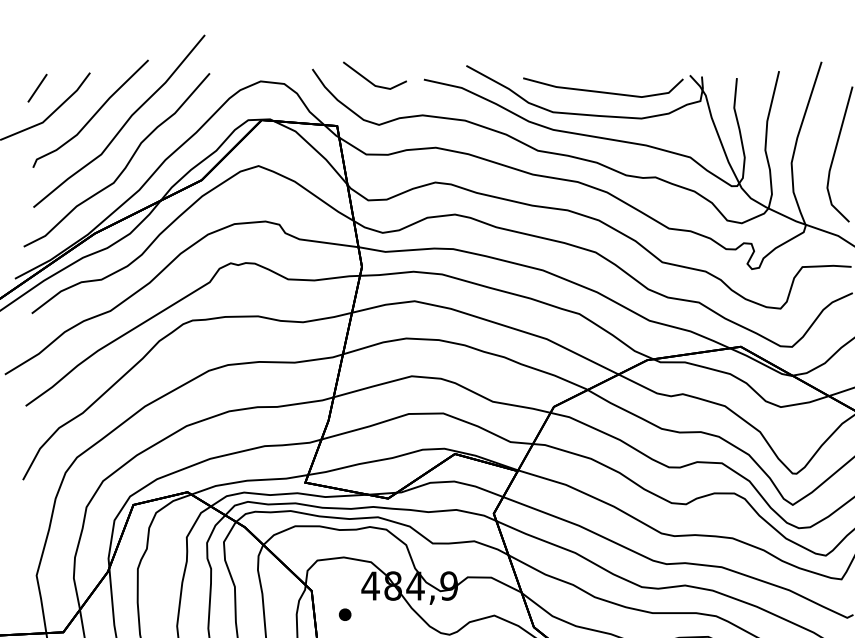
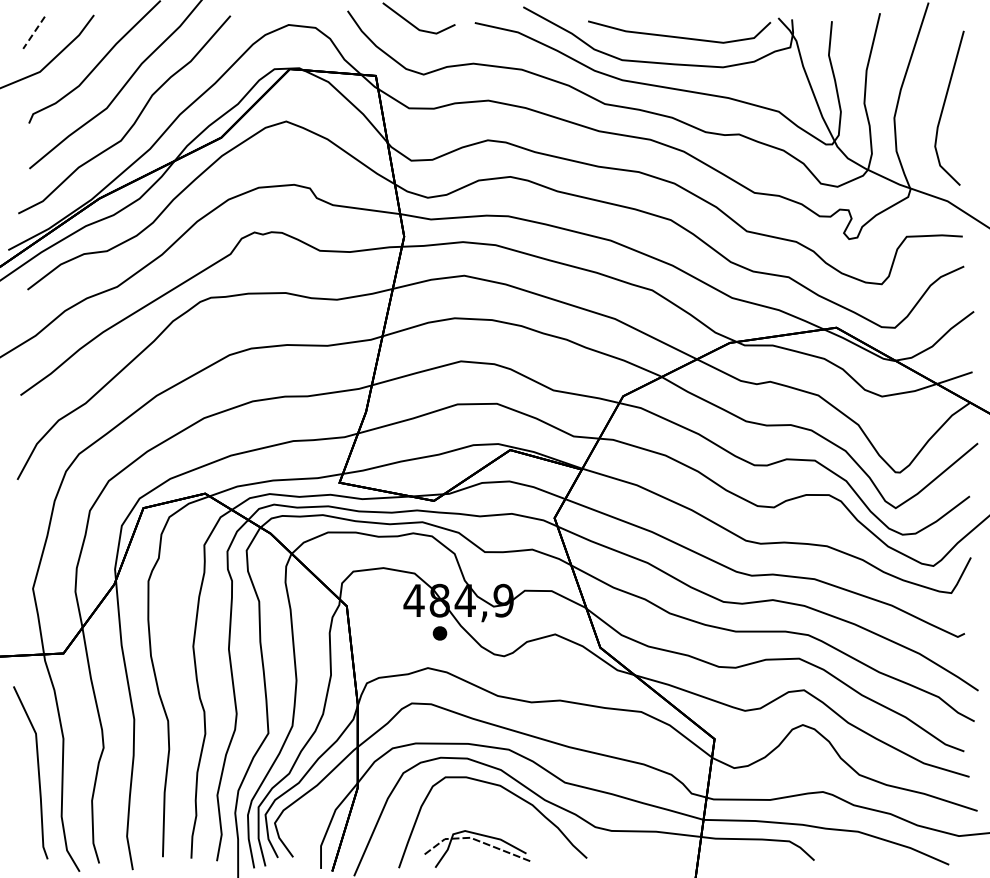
line: (37, 88) -> (33, 33), solid -> dashed
part: (344, 614) -> (439, 633), moved

